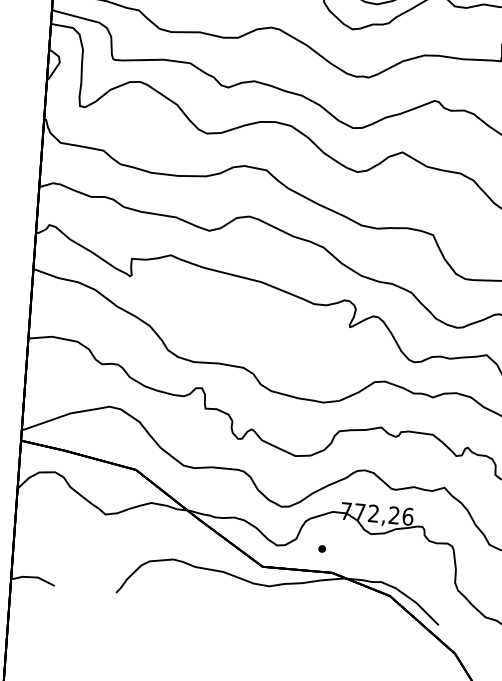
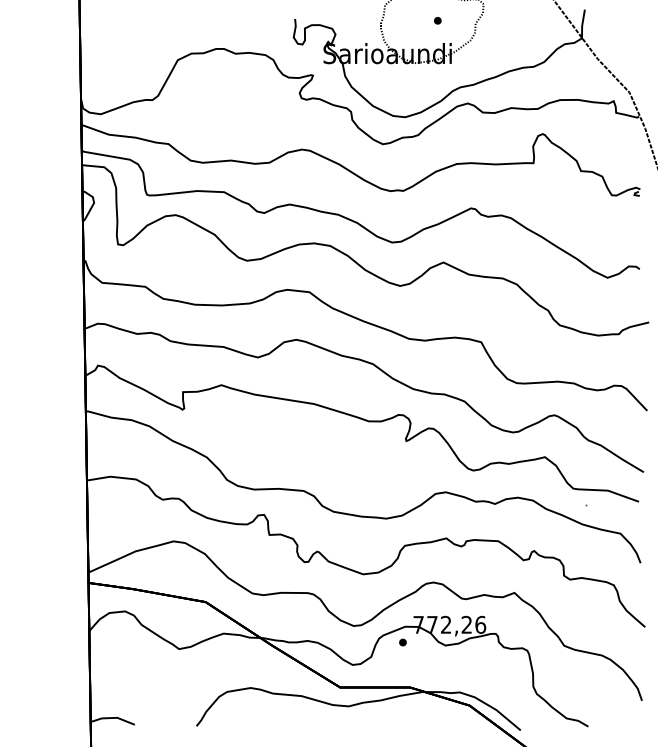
part: (321, 548) -> (402, 642), moved

